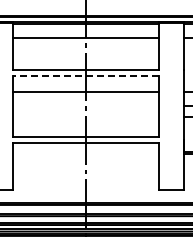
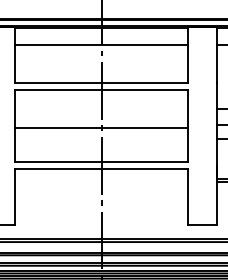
line: (85, 75) -> (101, 89), dashed -> solid
line: (85, 91) -> (101, 128), moved

